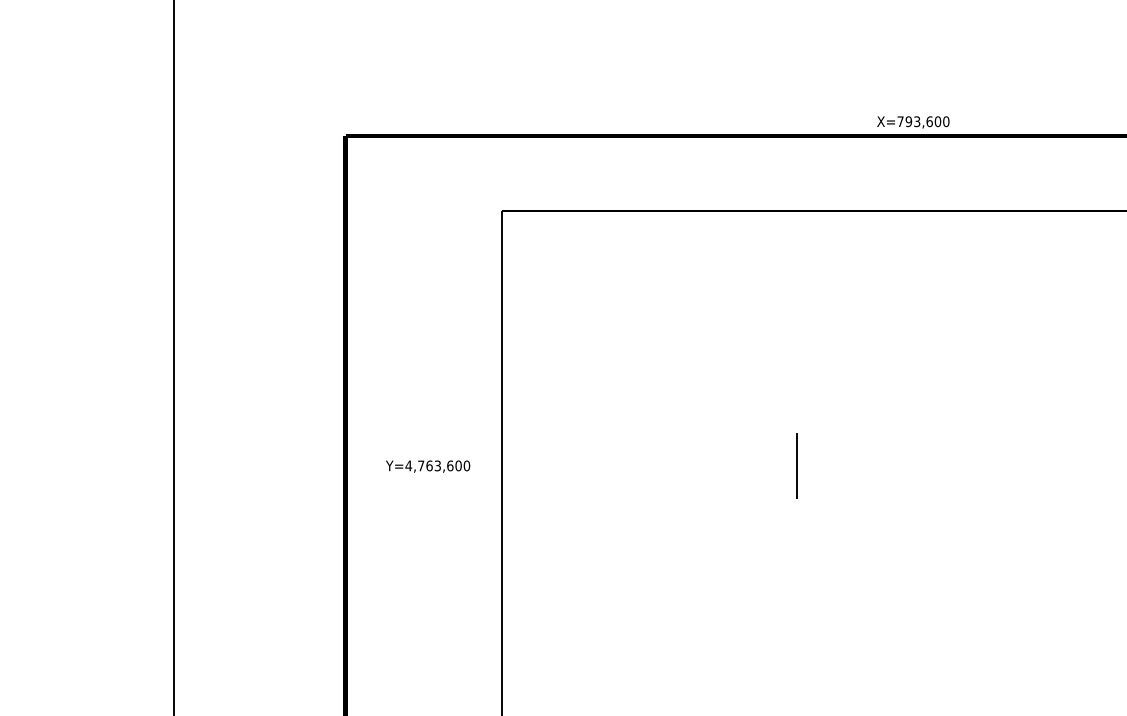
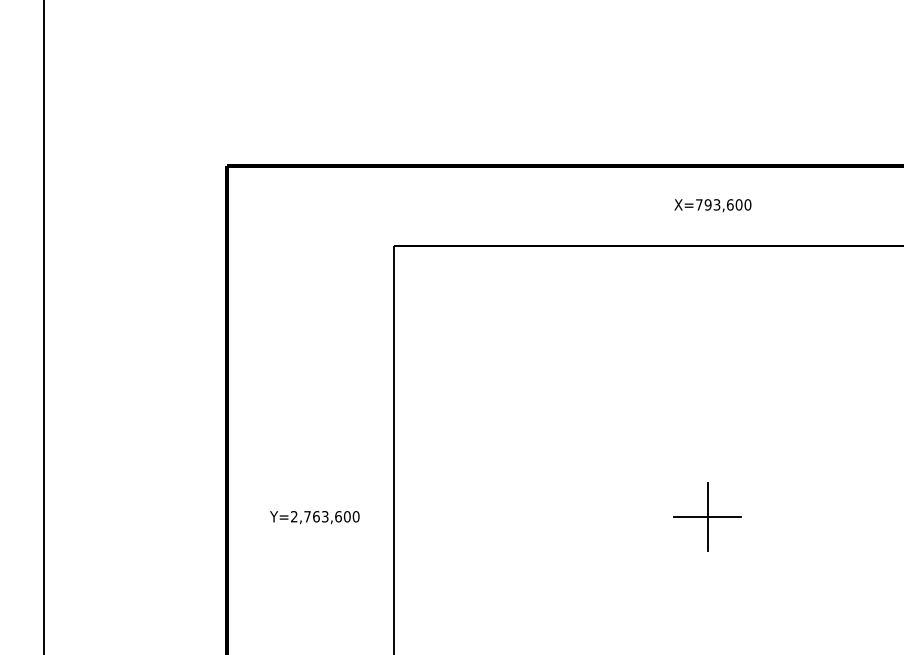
text: (913, 122) -> (713, 205), moved
text: (408, 465) -> (294, 516), Y=4,763,600 -> Y=2,763,600
line: (797, 465) -> (707, 516), added

